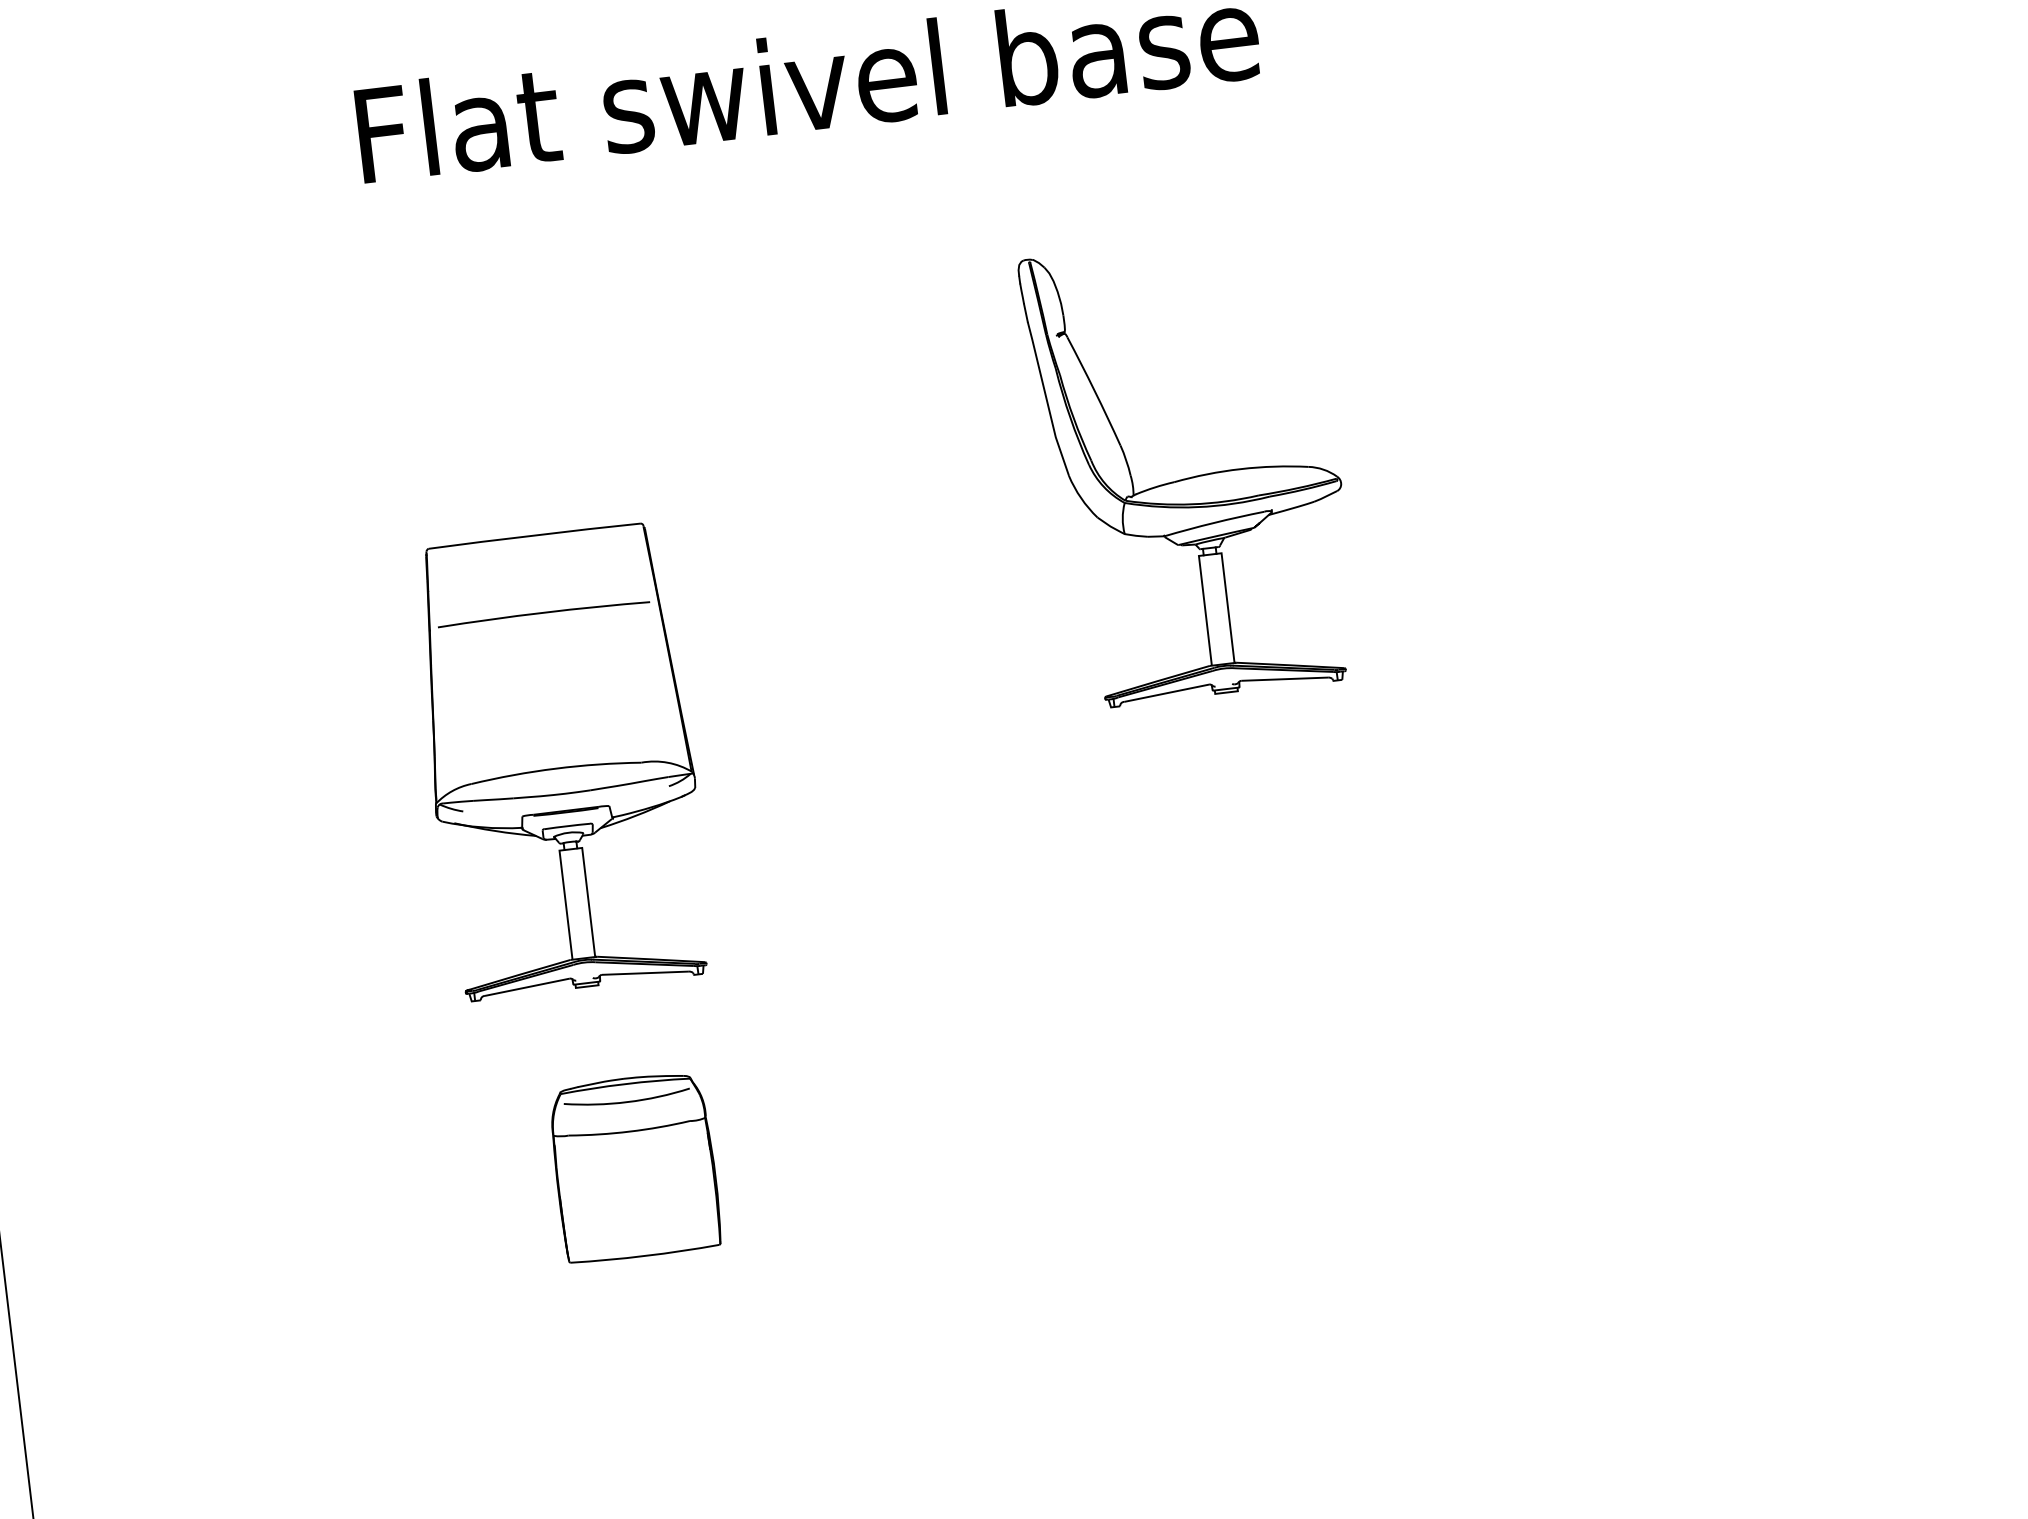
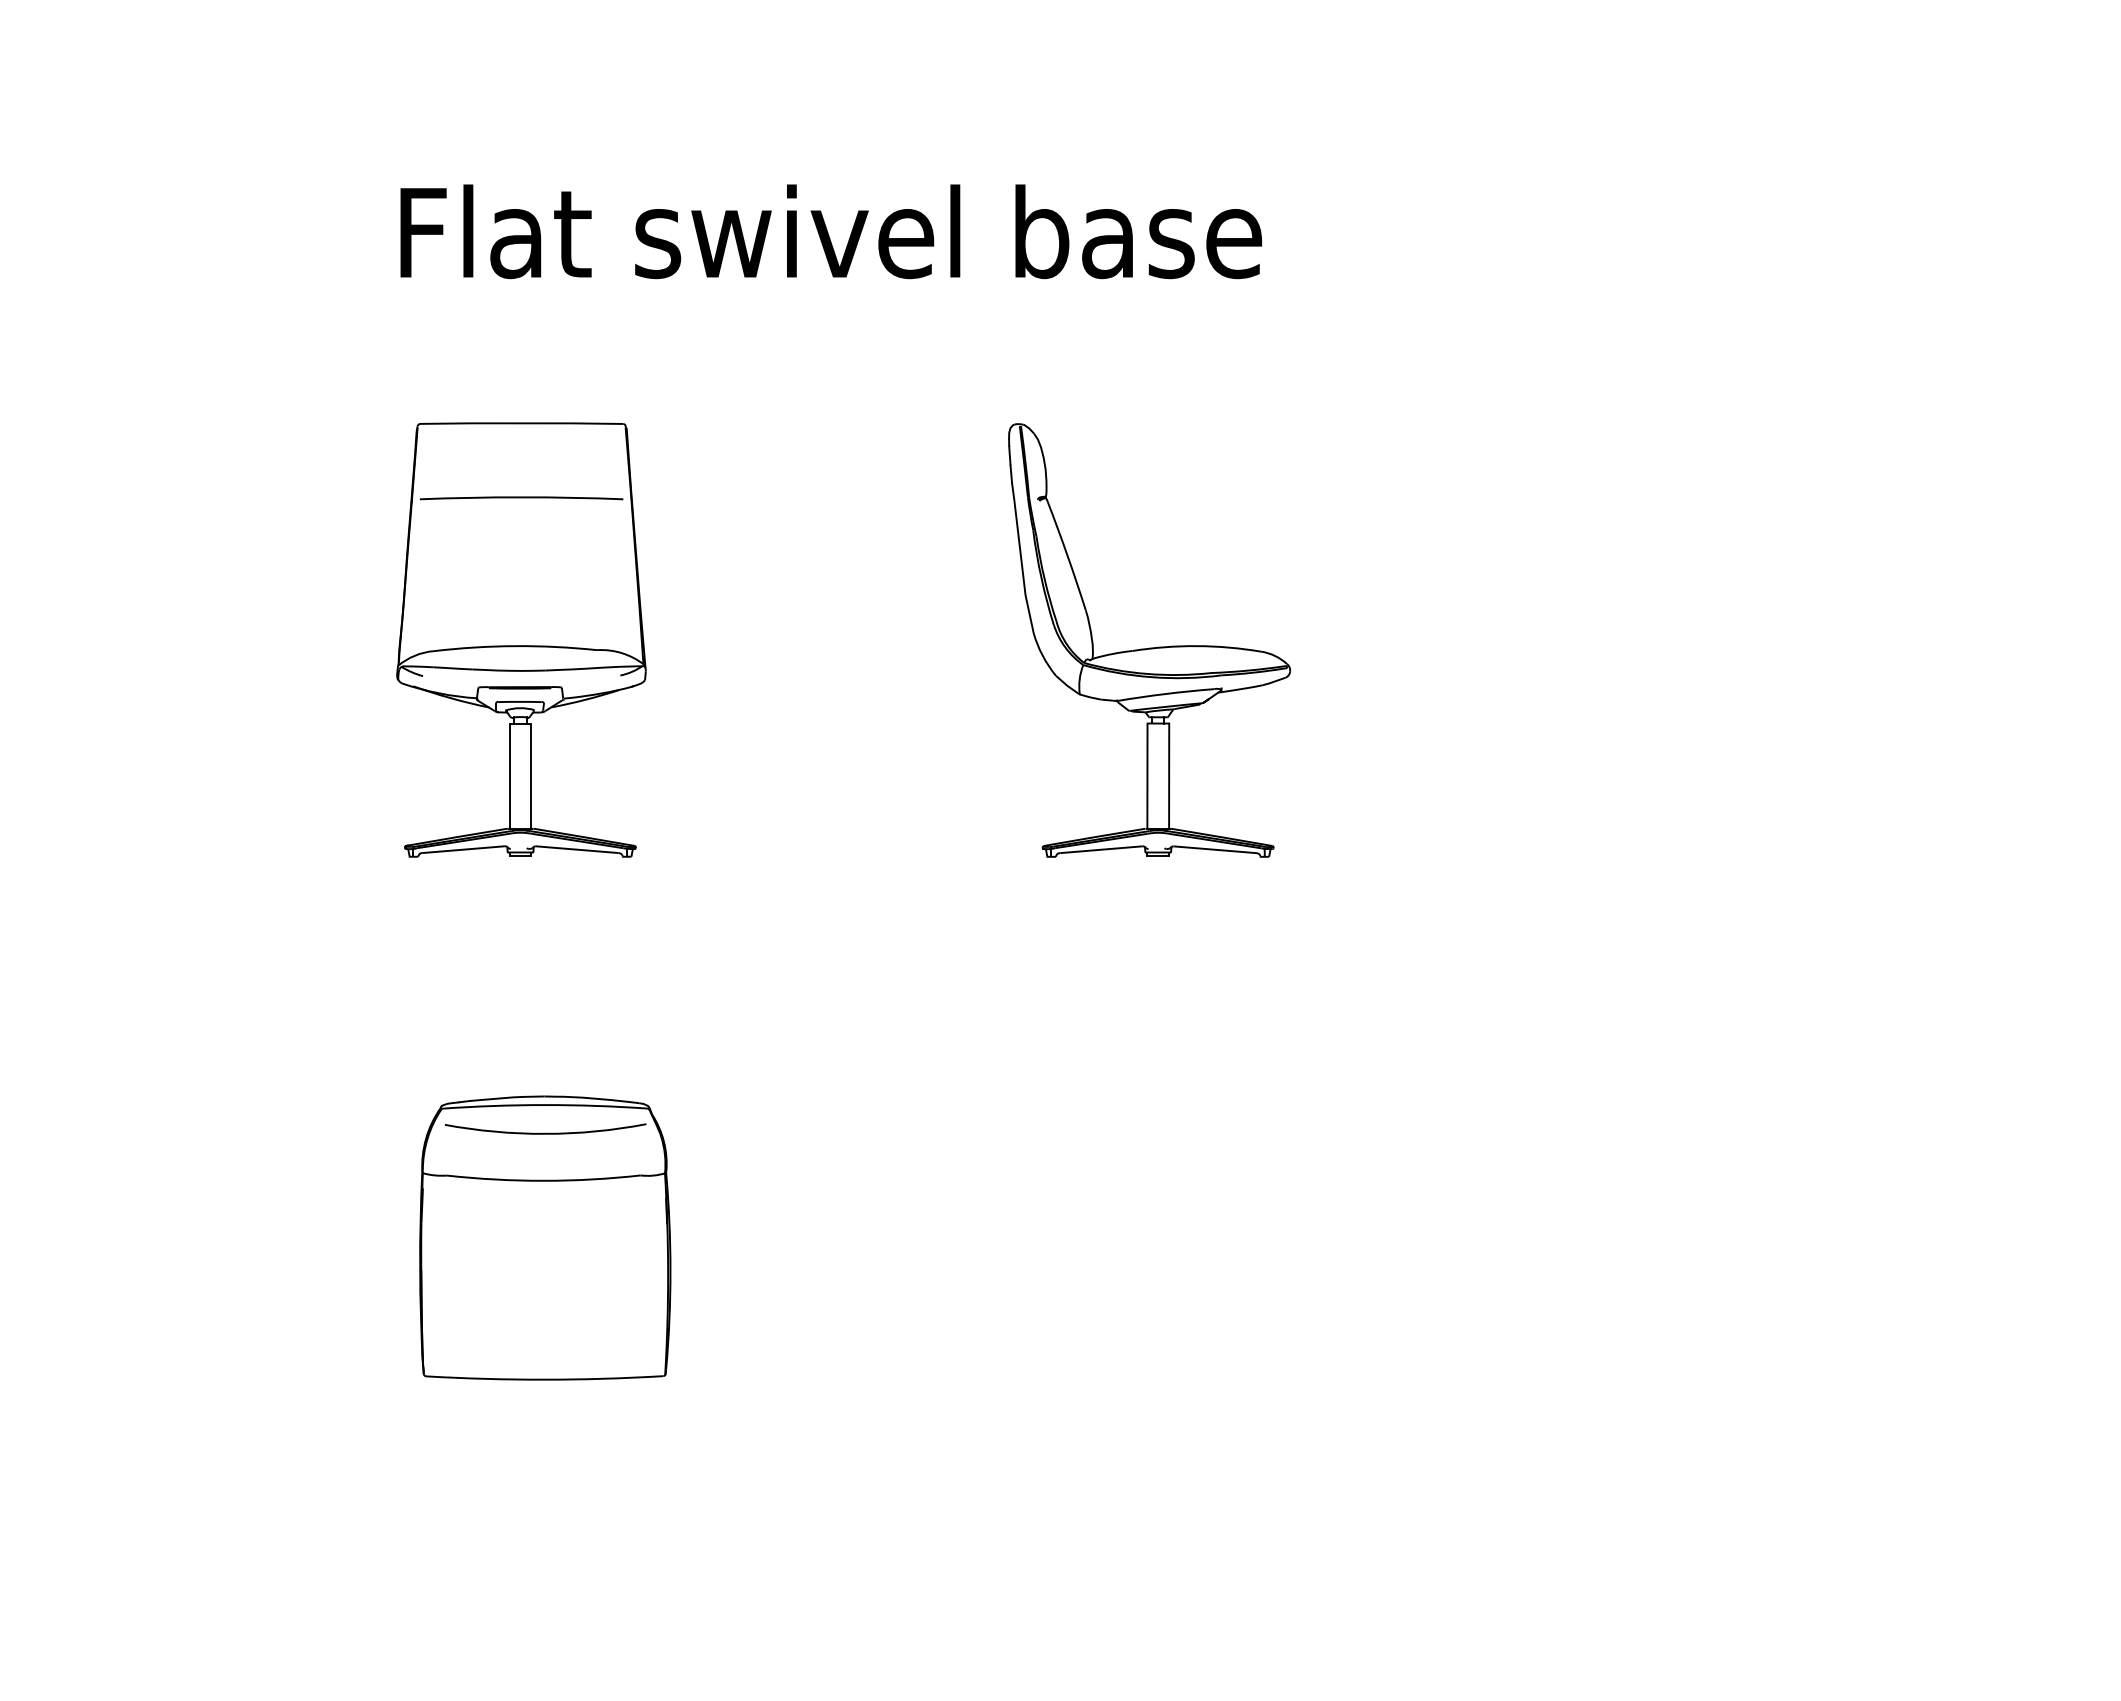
part: (561, 760) -> (521, 639), moved
part: (635, 1166) -> (545, 1237), size x1.67

